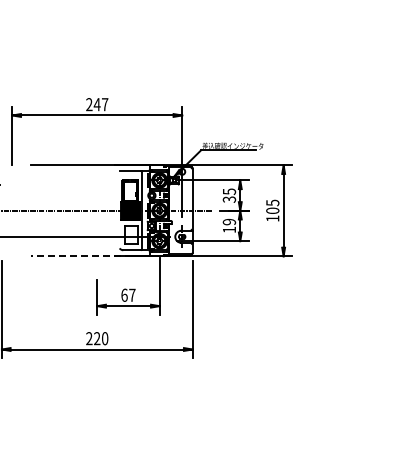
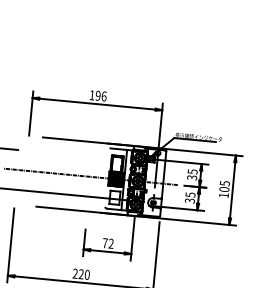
text: (97, 104) -> (98, 95), 247 -> 196
text: (229, 225) -> (190, 197), 19 -> 35
line: (81, 256) -> (75, 210), dashed -> solid
text: (128, 294) -> (108, 242), 67 -> 72

